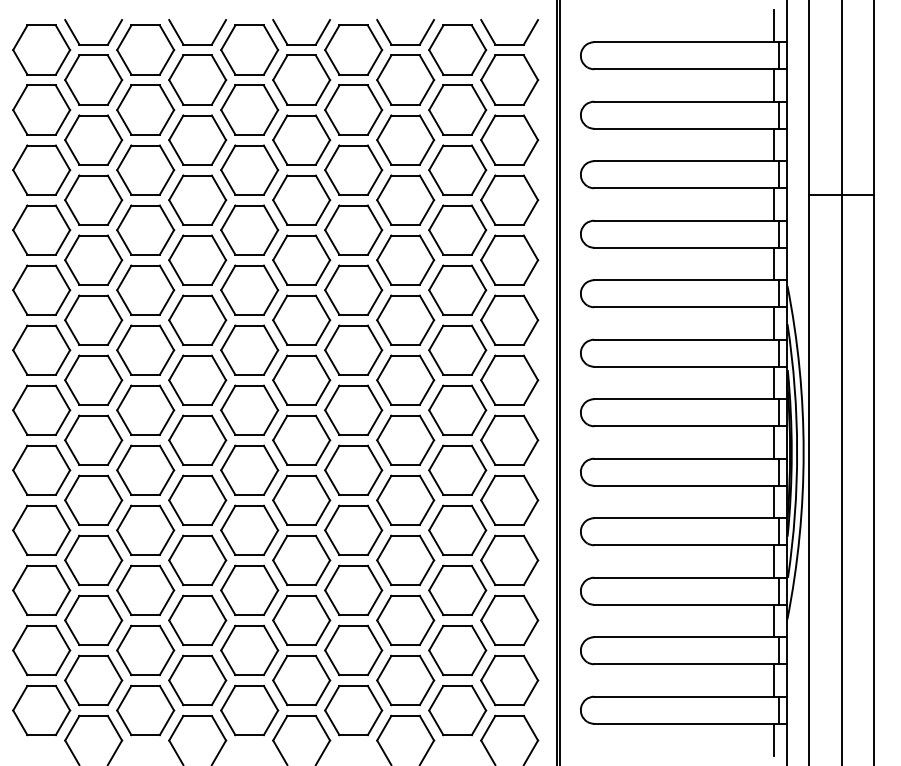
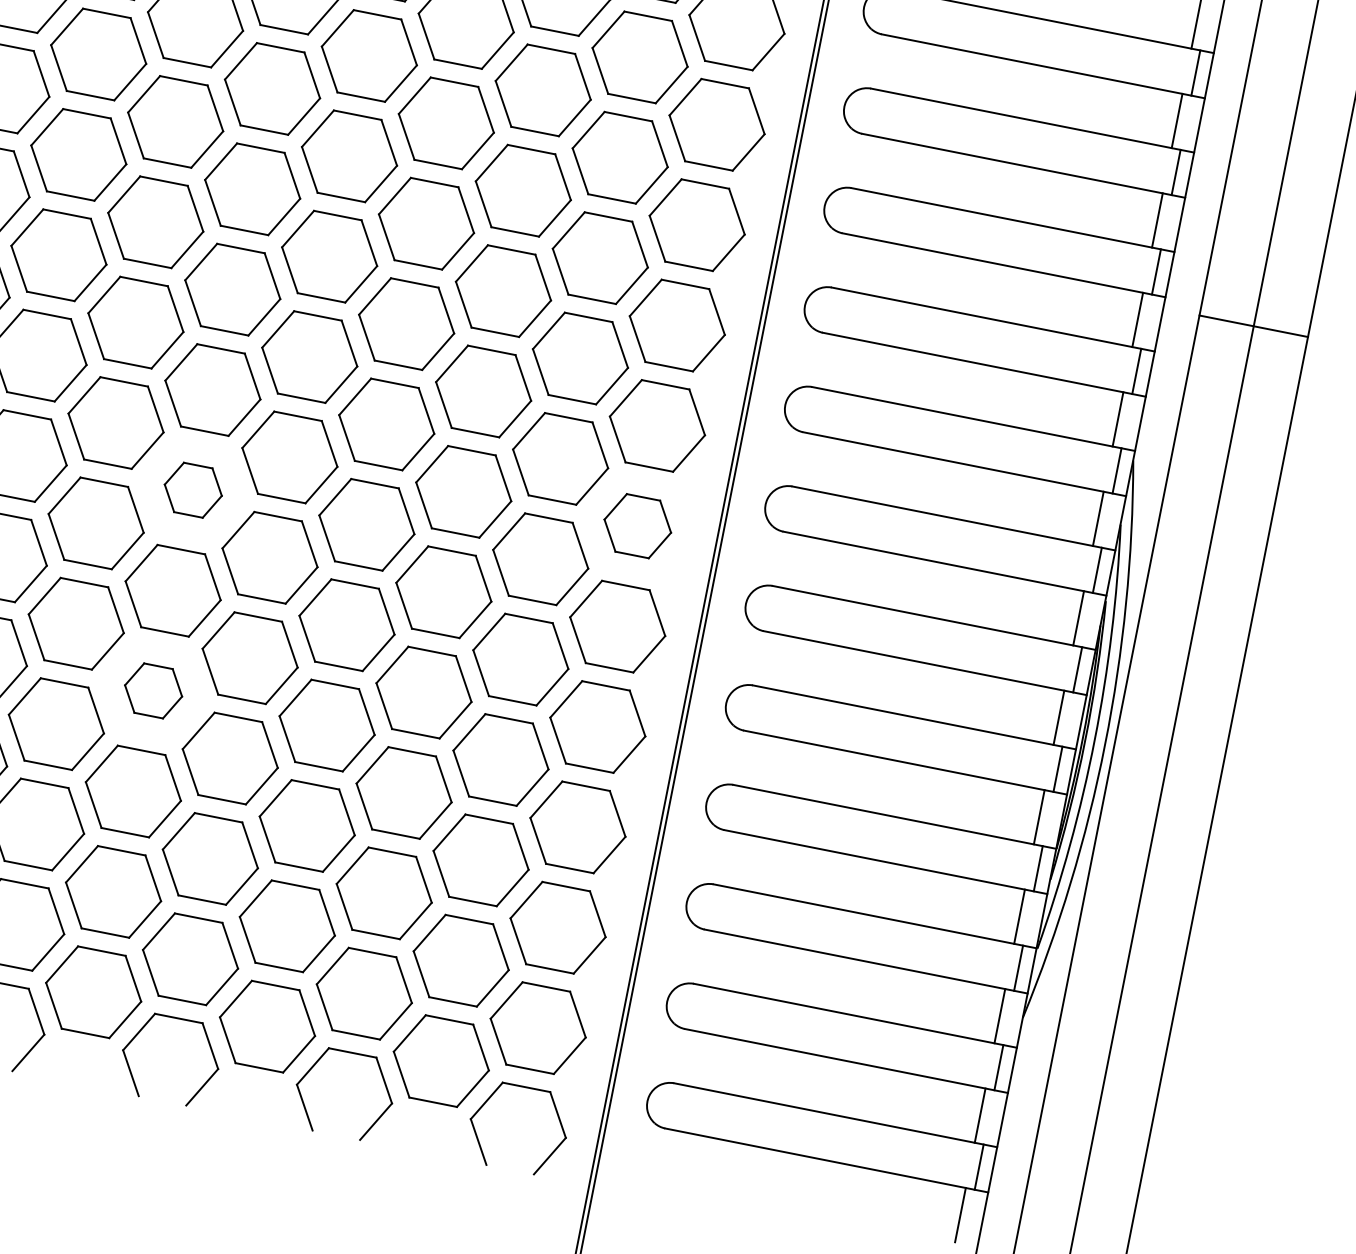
part: (509, 379) -> (637, 524), size x0.7
part: (249, 409) -> (193, 489), size x0.6
part: (249, 529) -> (153, 689), size x0.6

